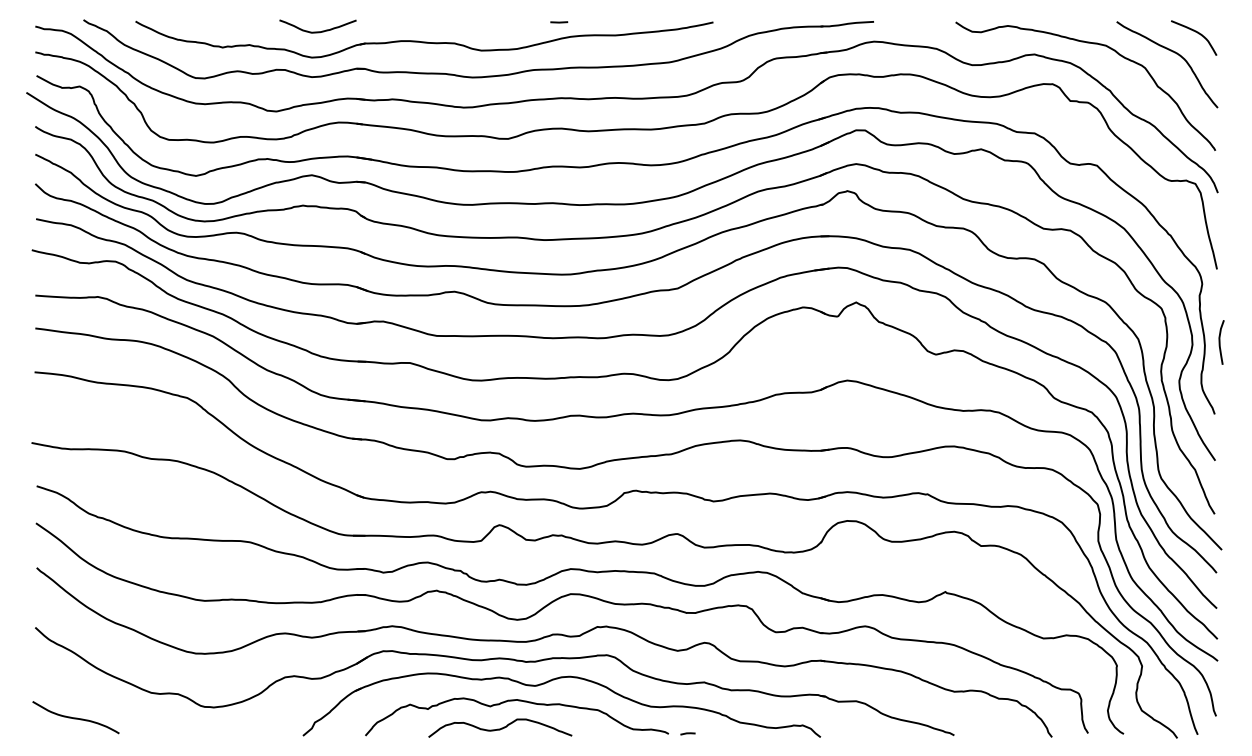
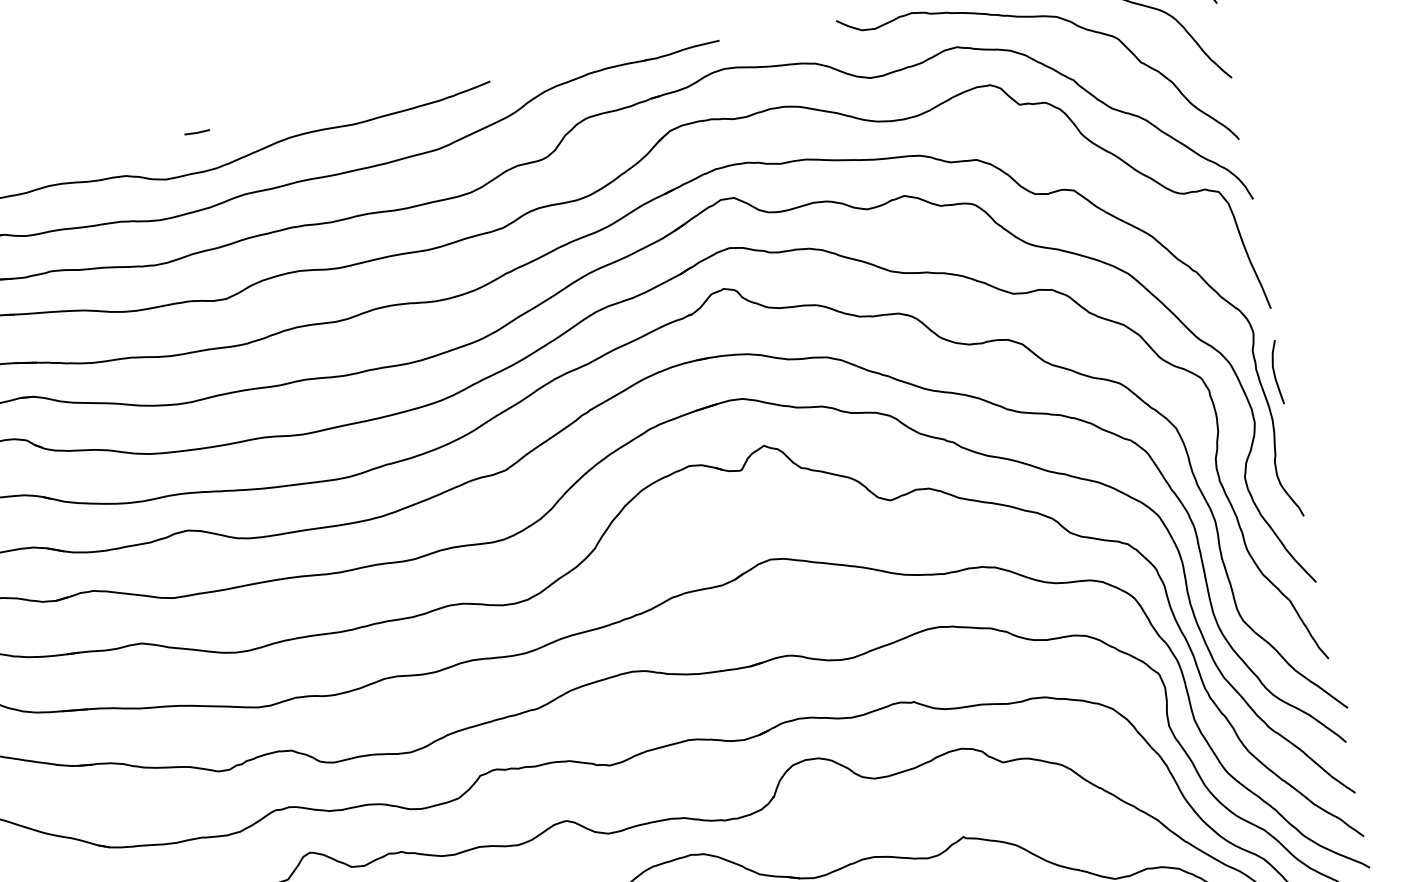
line: (559, 22) -> (197, 132), moved
curve: (1220, 342) -> (1275, 372), moved

